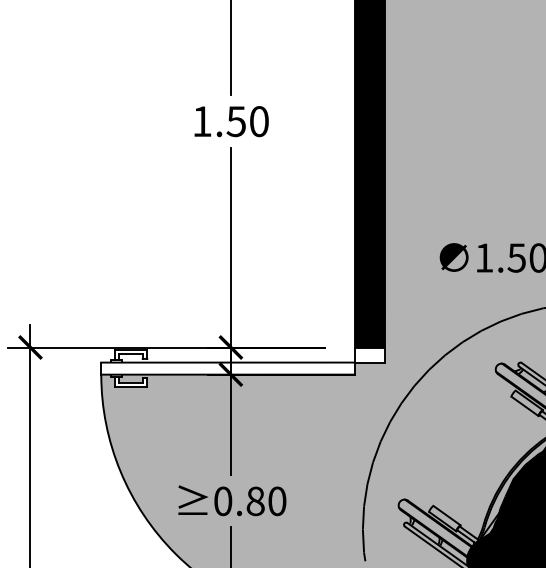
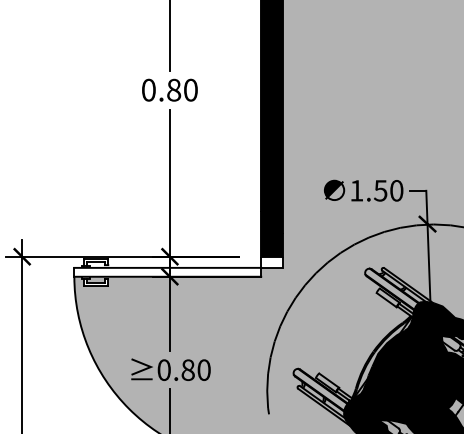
text: (219, 120) -> (161, 89), 1.50 -> 0.80

